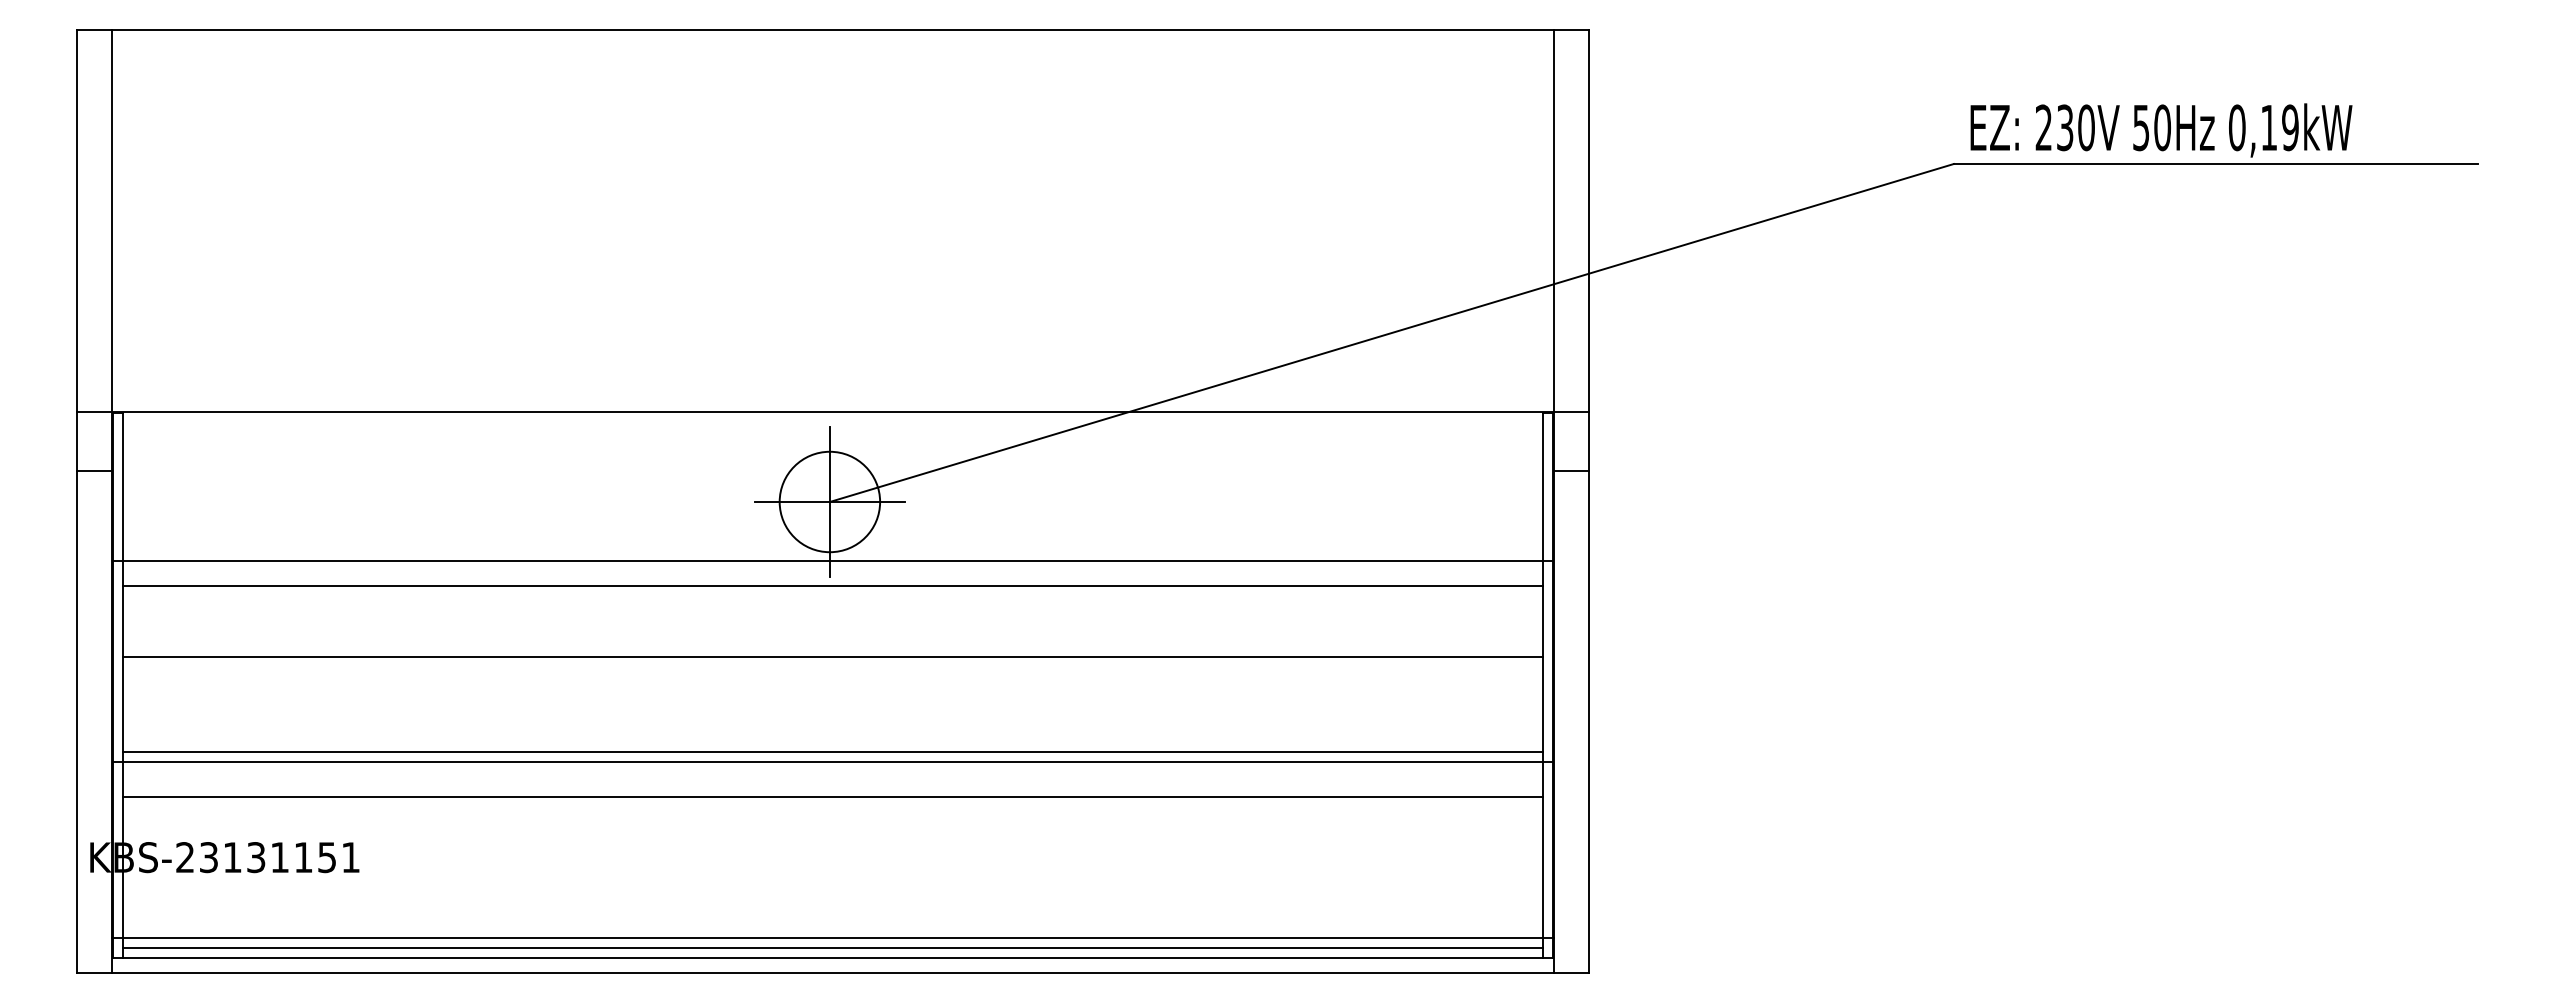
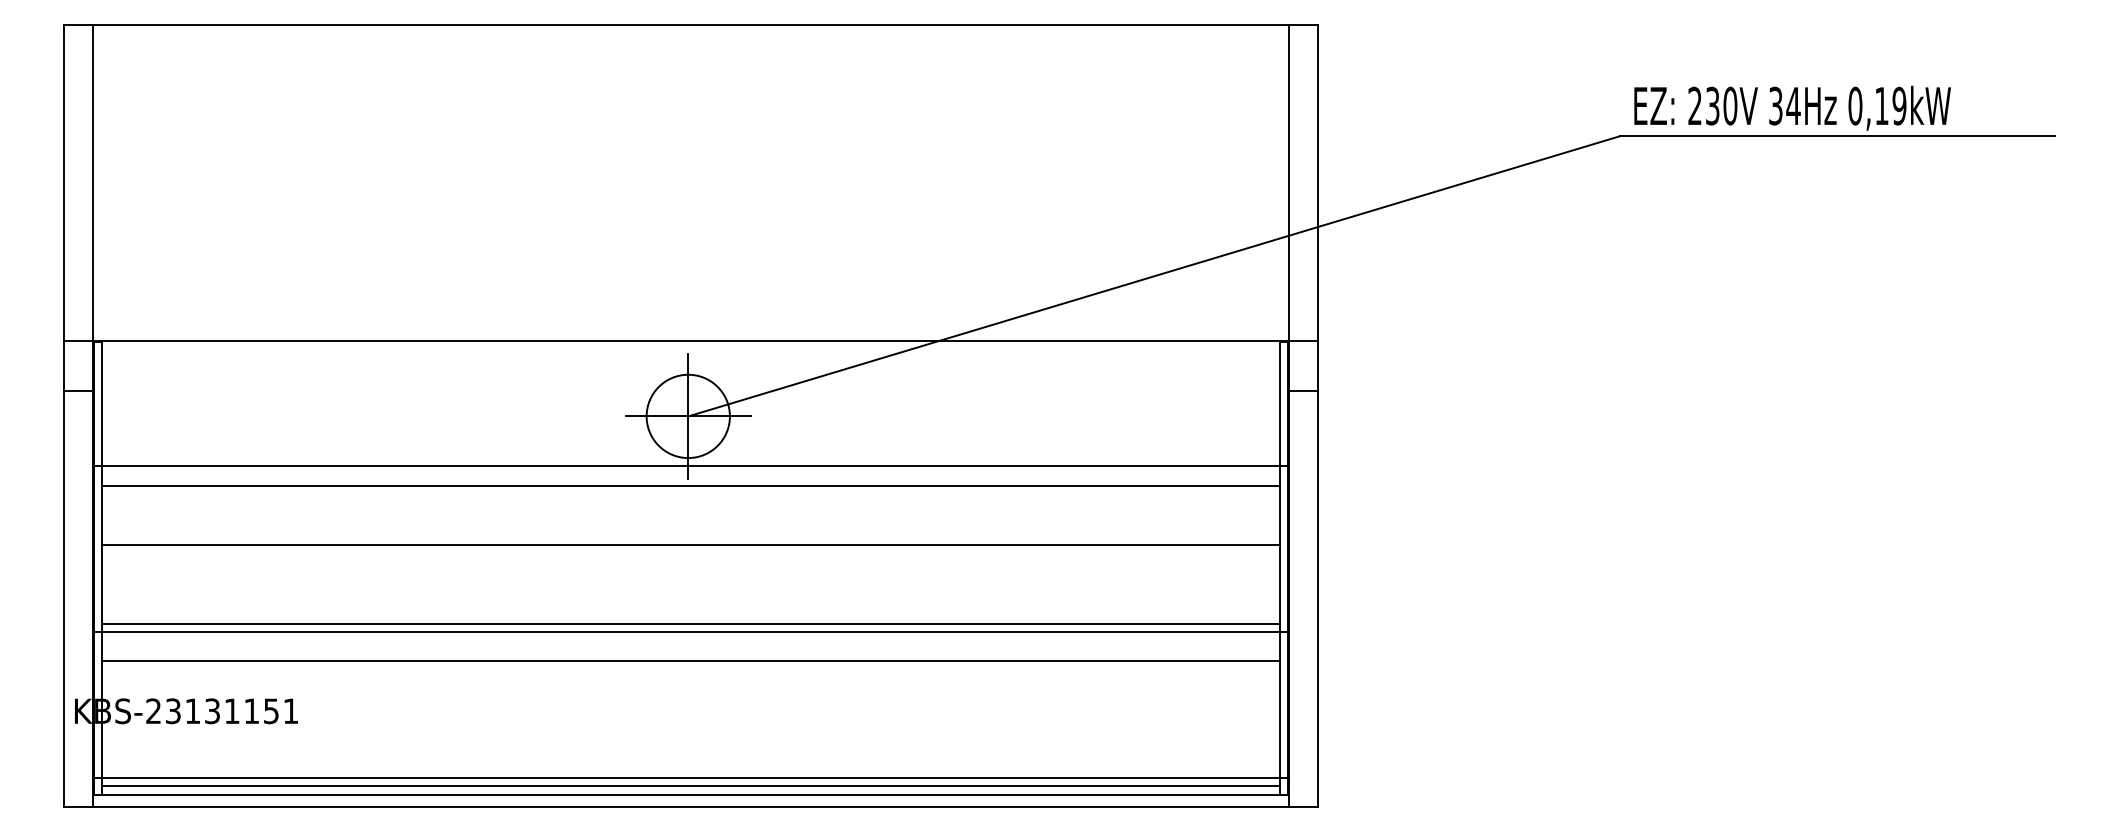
text: (2151, 127) -> (1784, 105), 50Hz -> 34Hz

